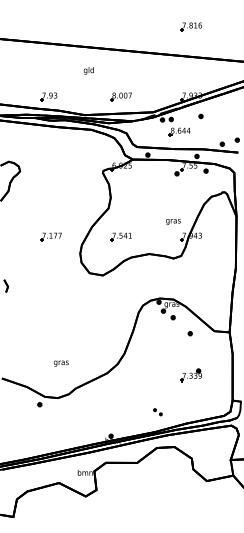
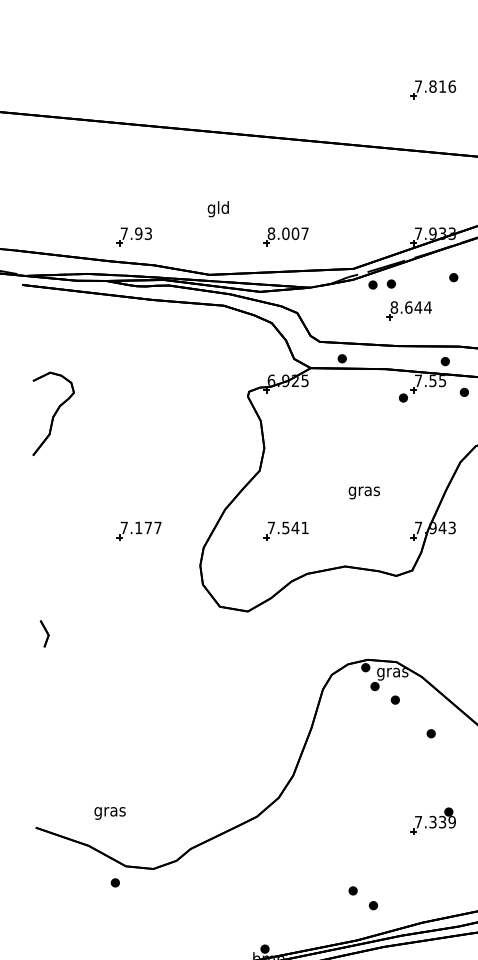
text: (88, 70) -> (217, 208), moved
text: (173, 221) -> (364, 491), moved
text: (61, 363) -> (110, 813), moved
part: (157, 412) -> (362, 899), size x1.67

